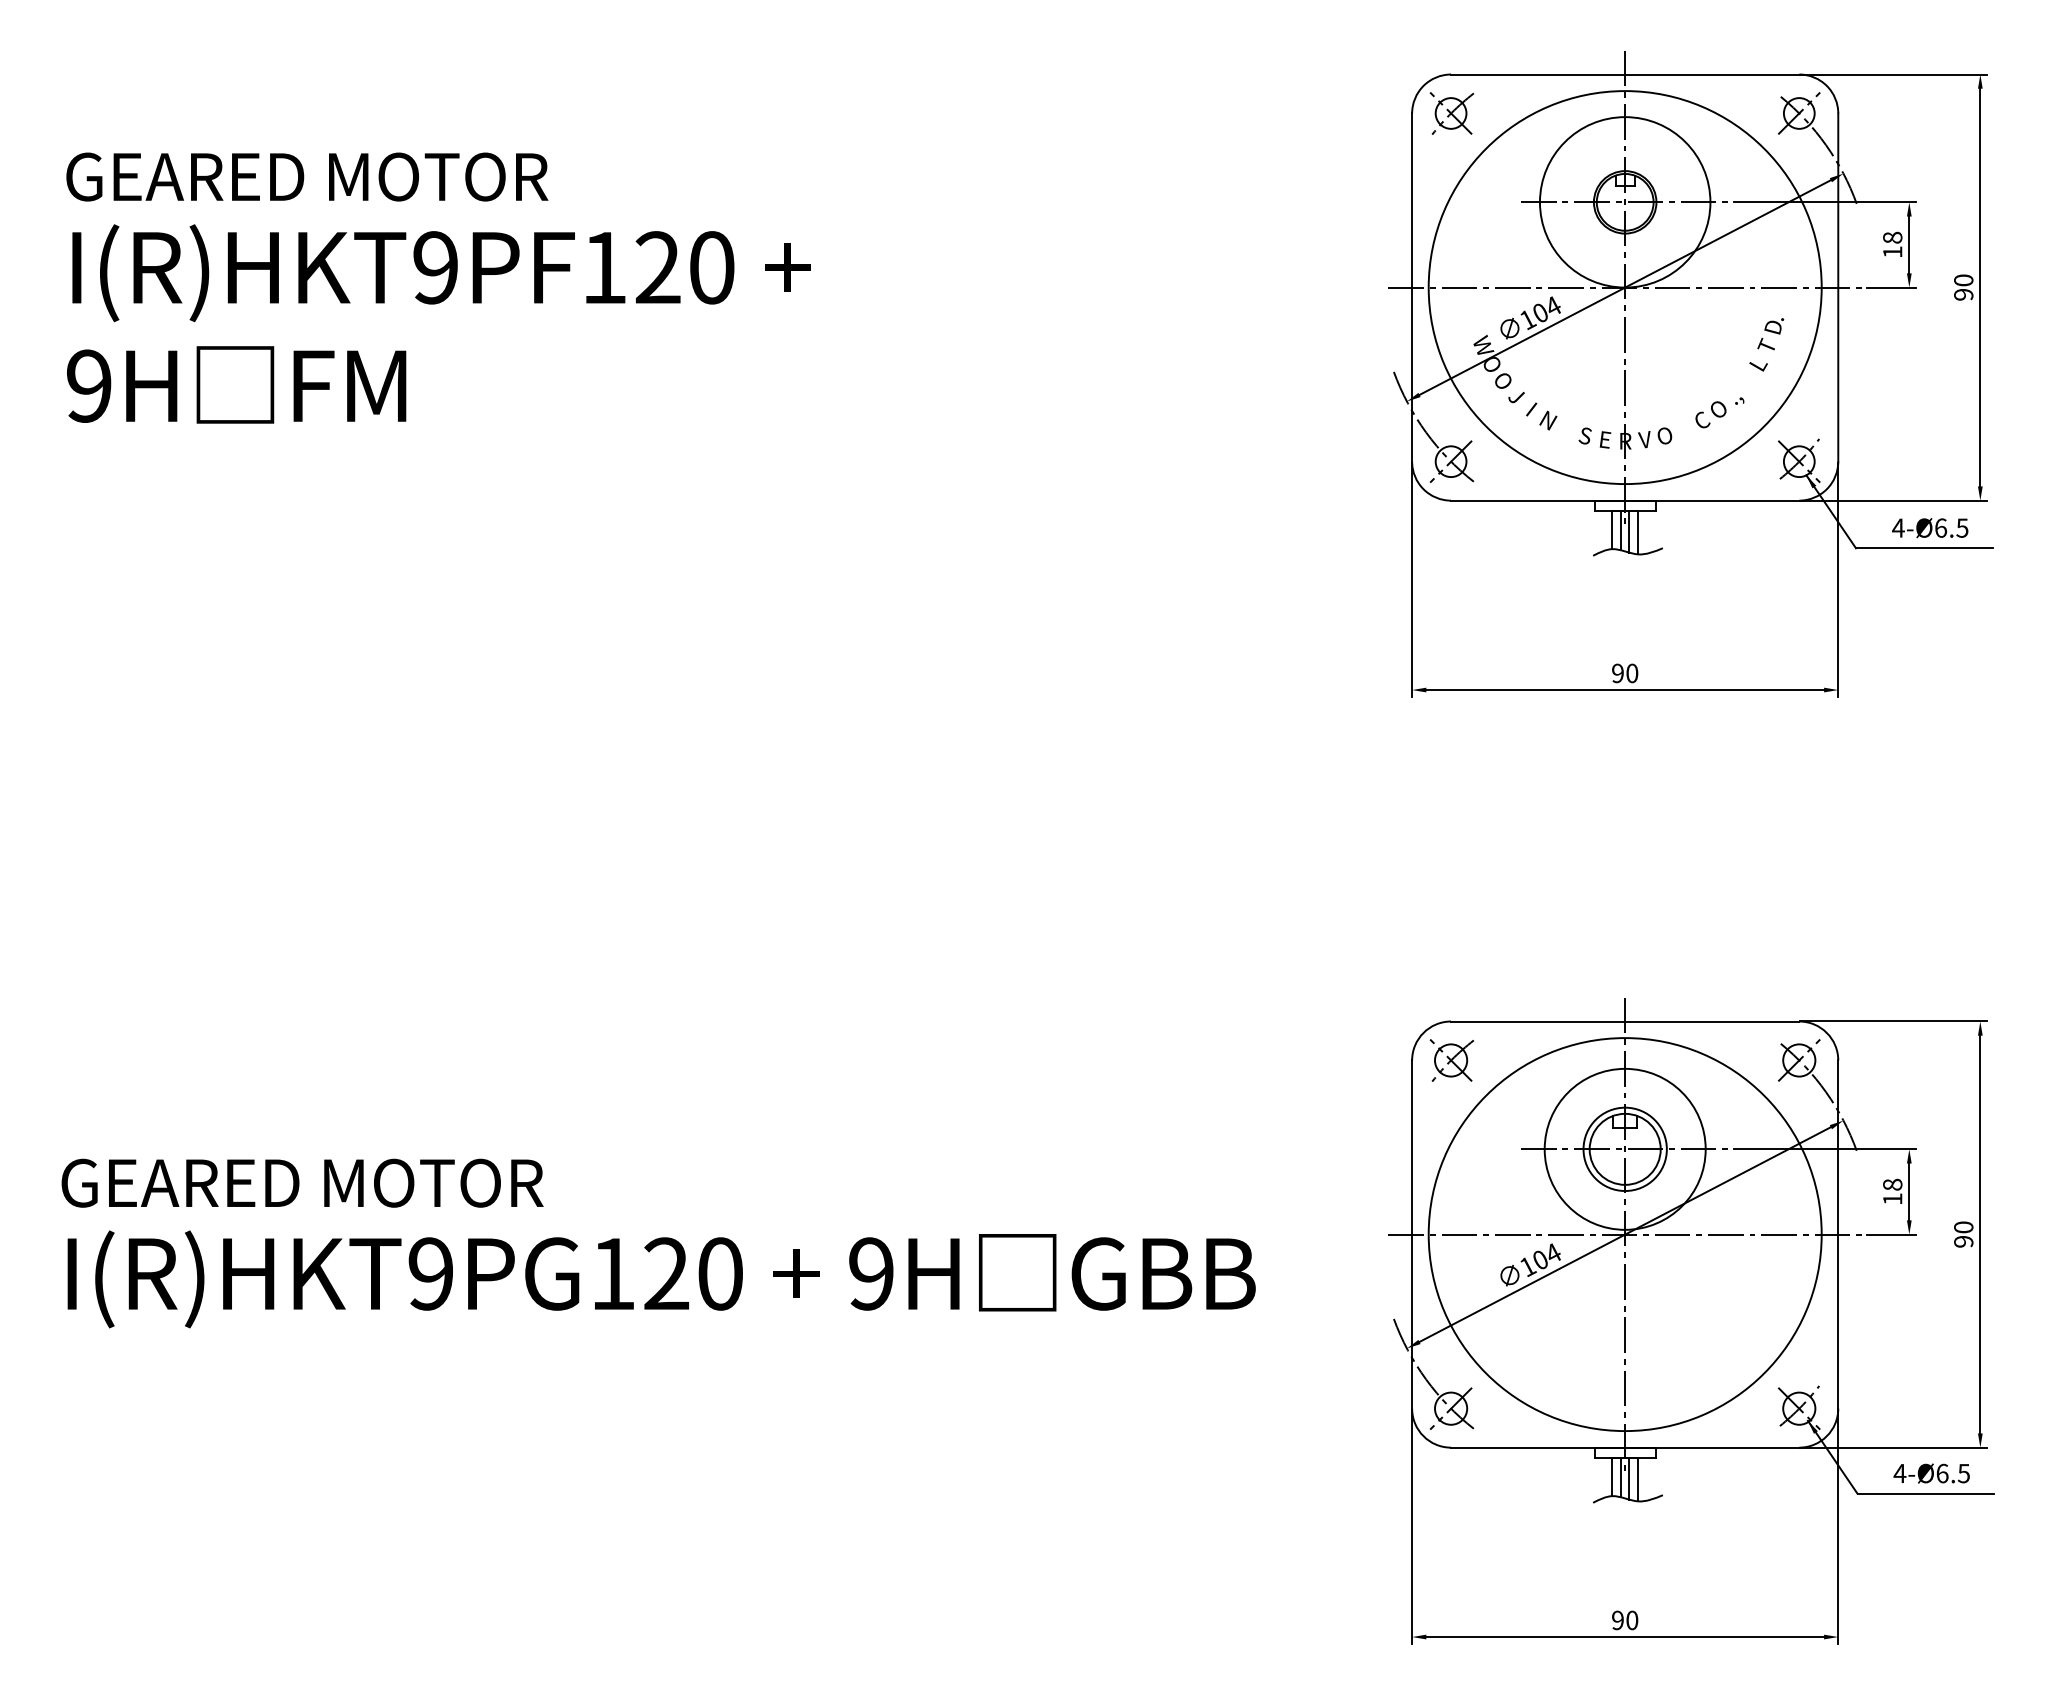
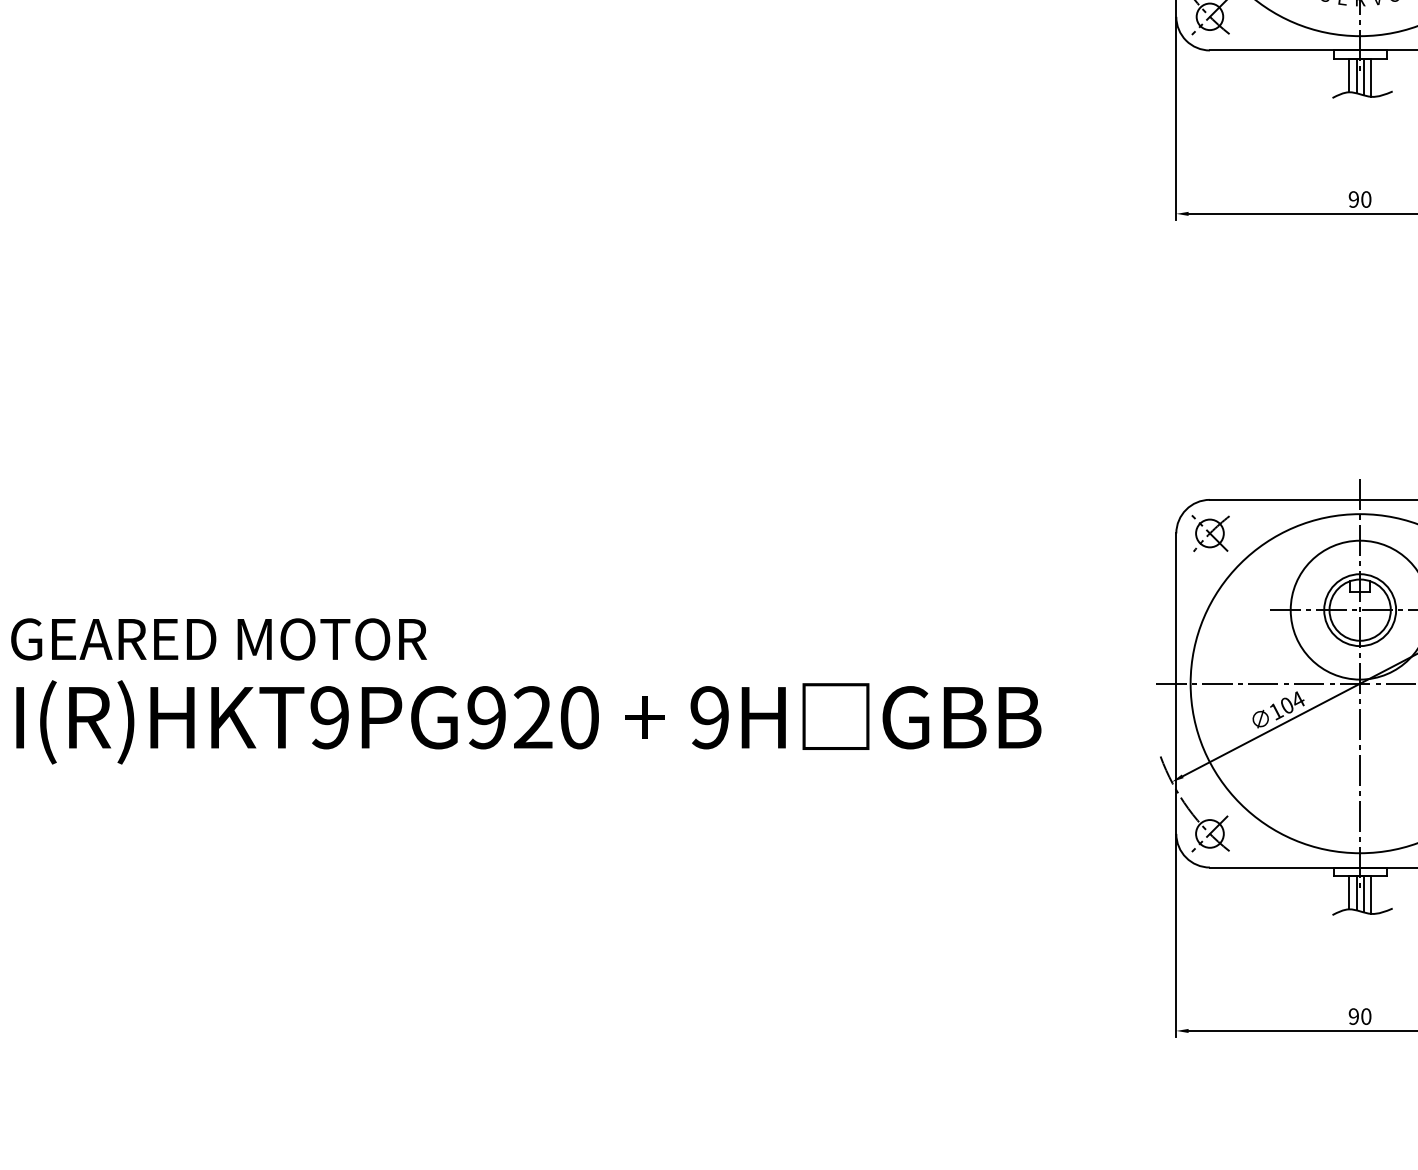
text: (612, 1273) -> (486, 717), I(R)HKT9PG120 -> I(R)HKT9PG920

